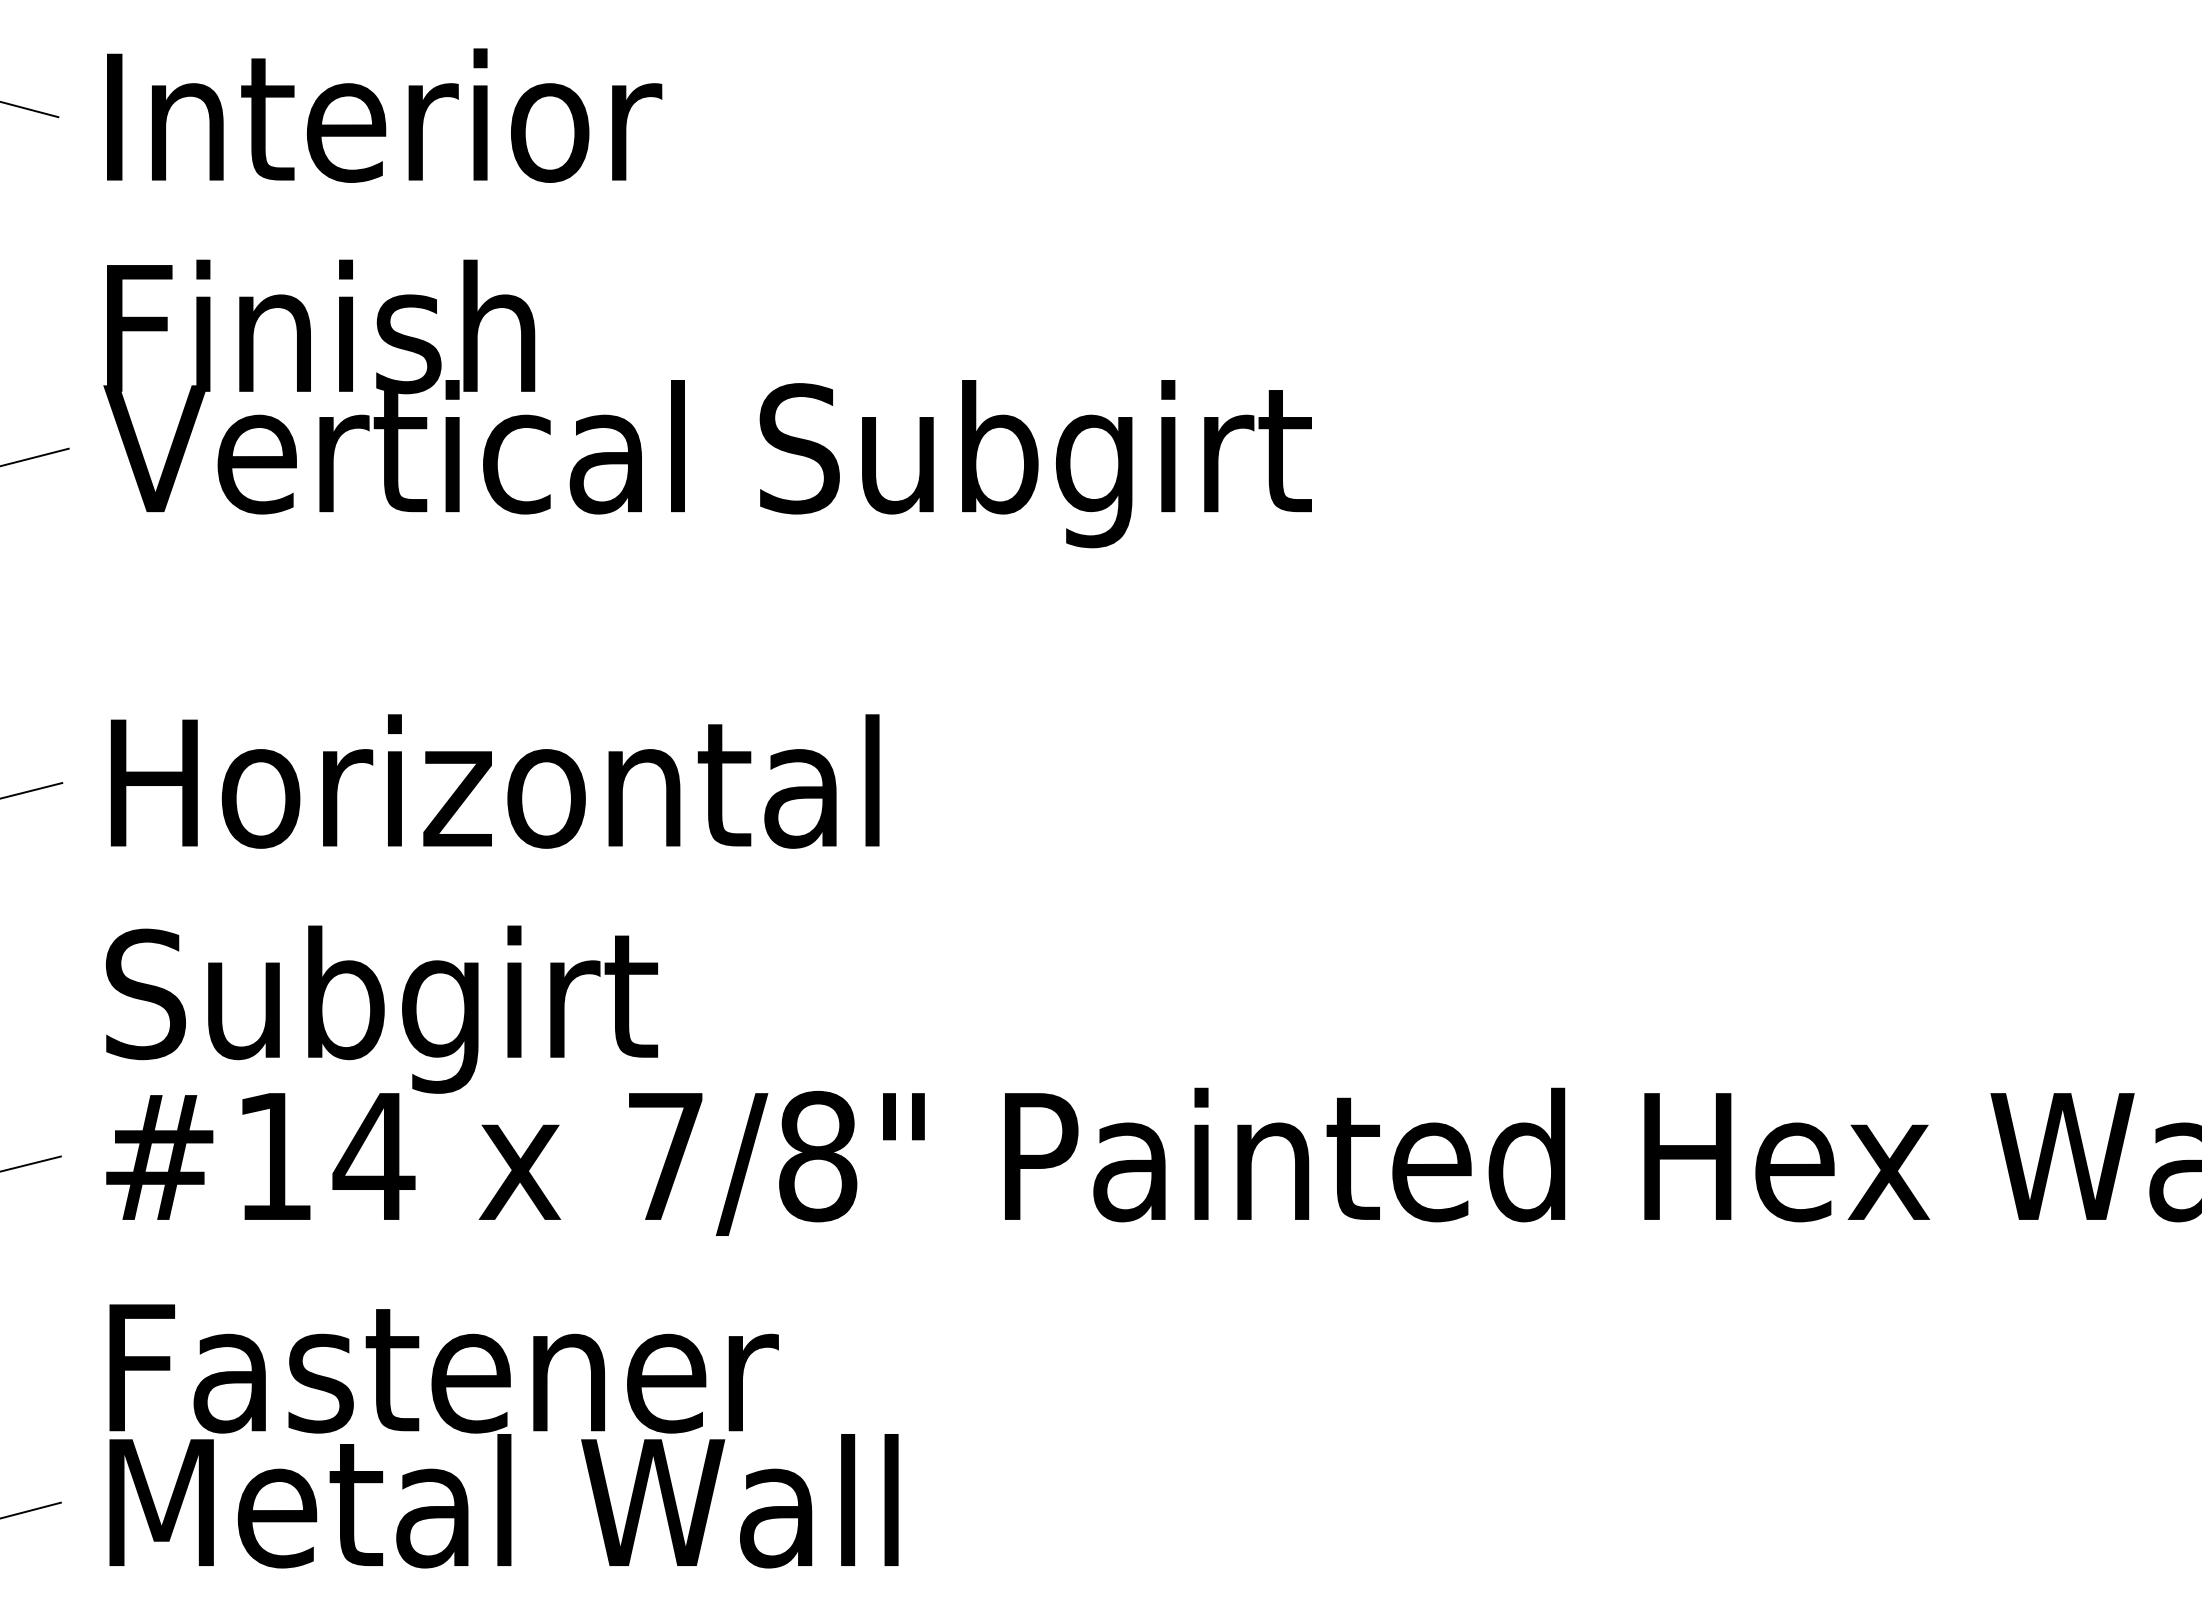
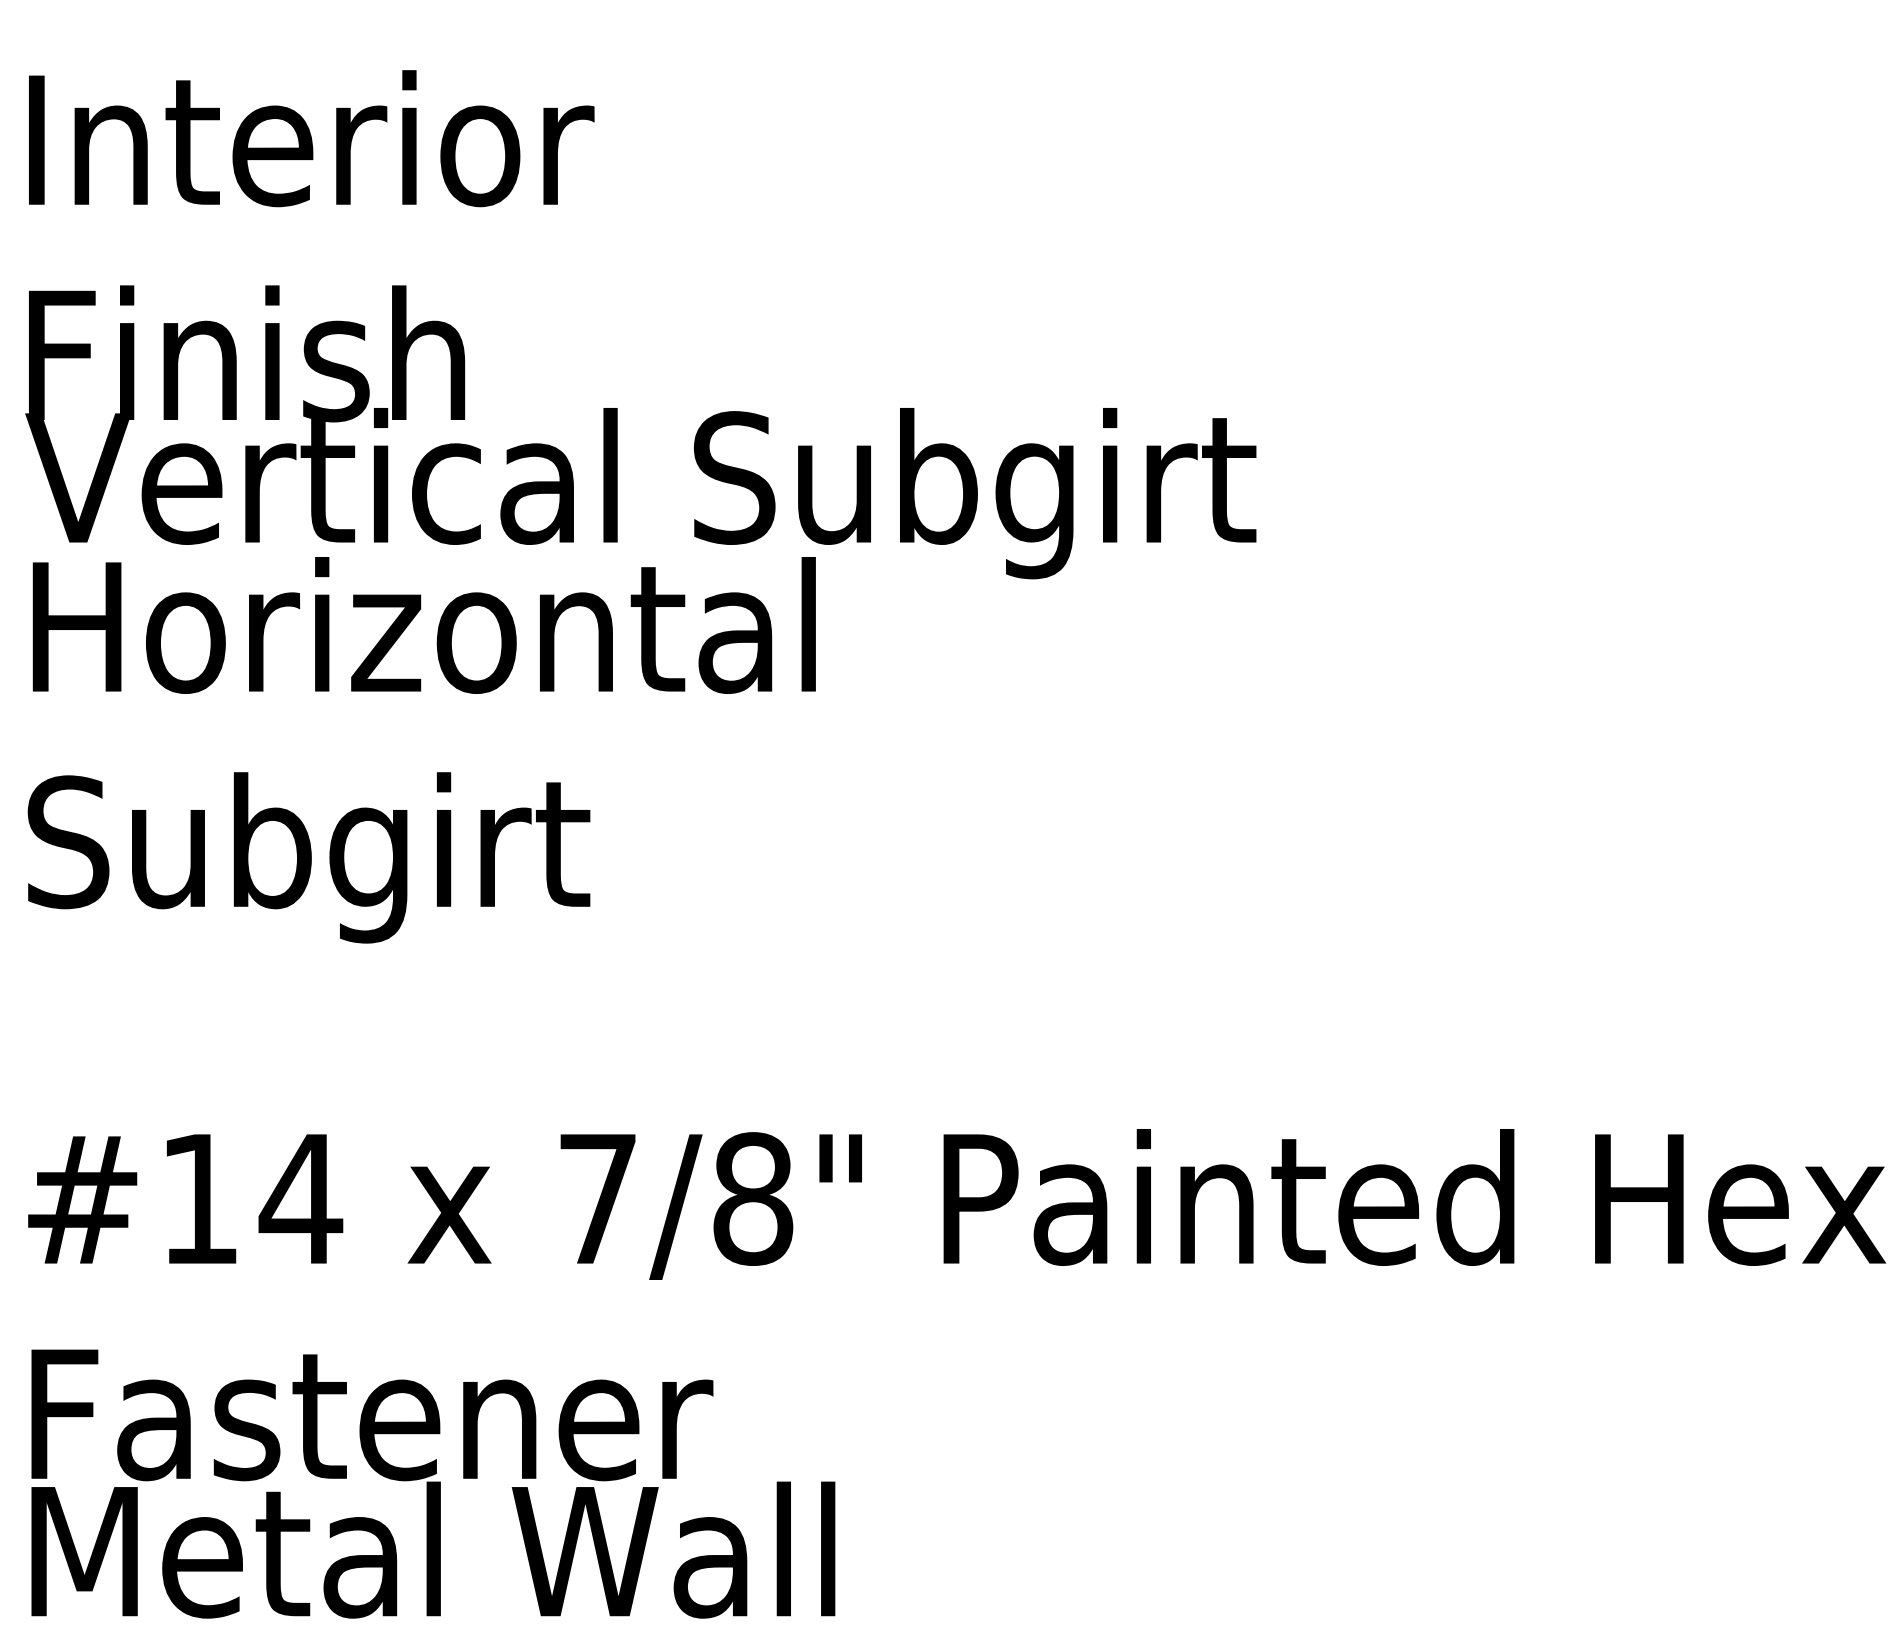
text: (492, 903) -> (421, 749), moved

